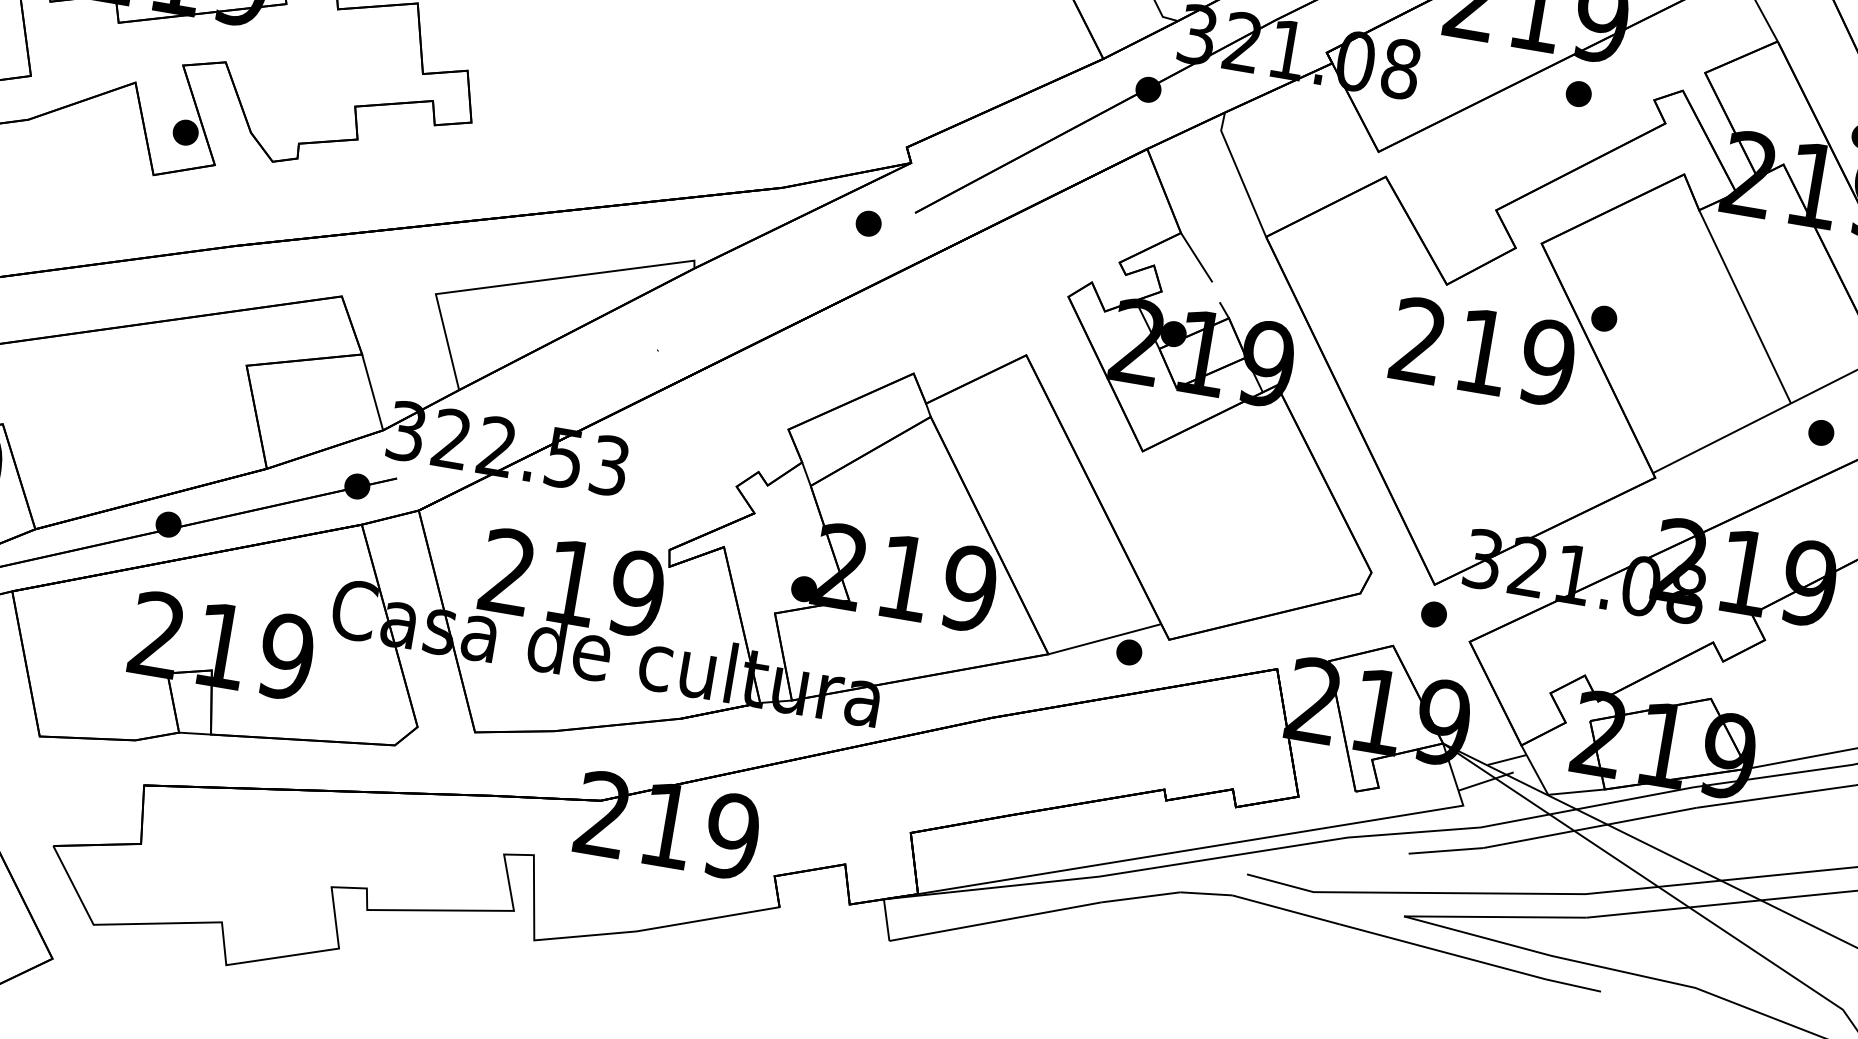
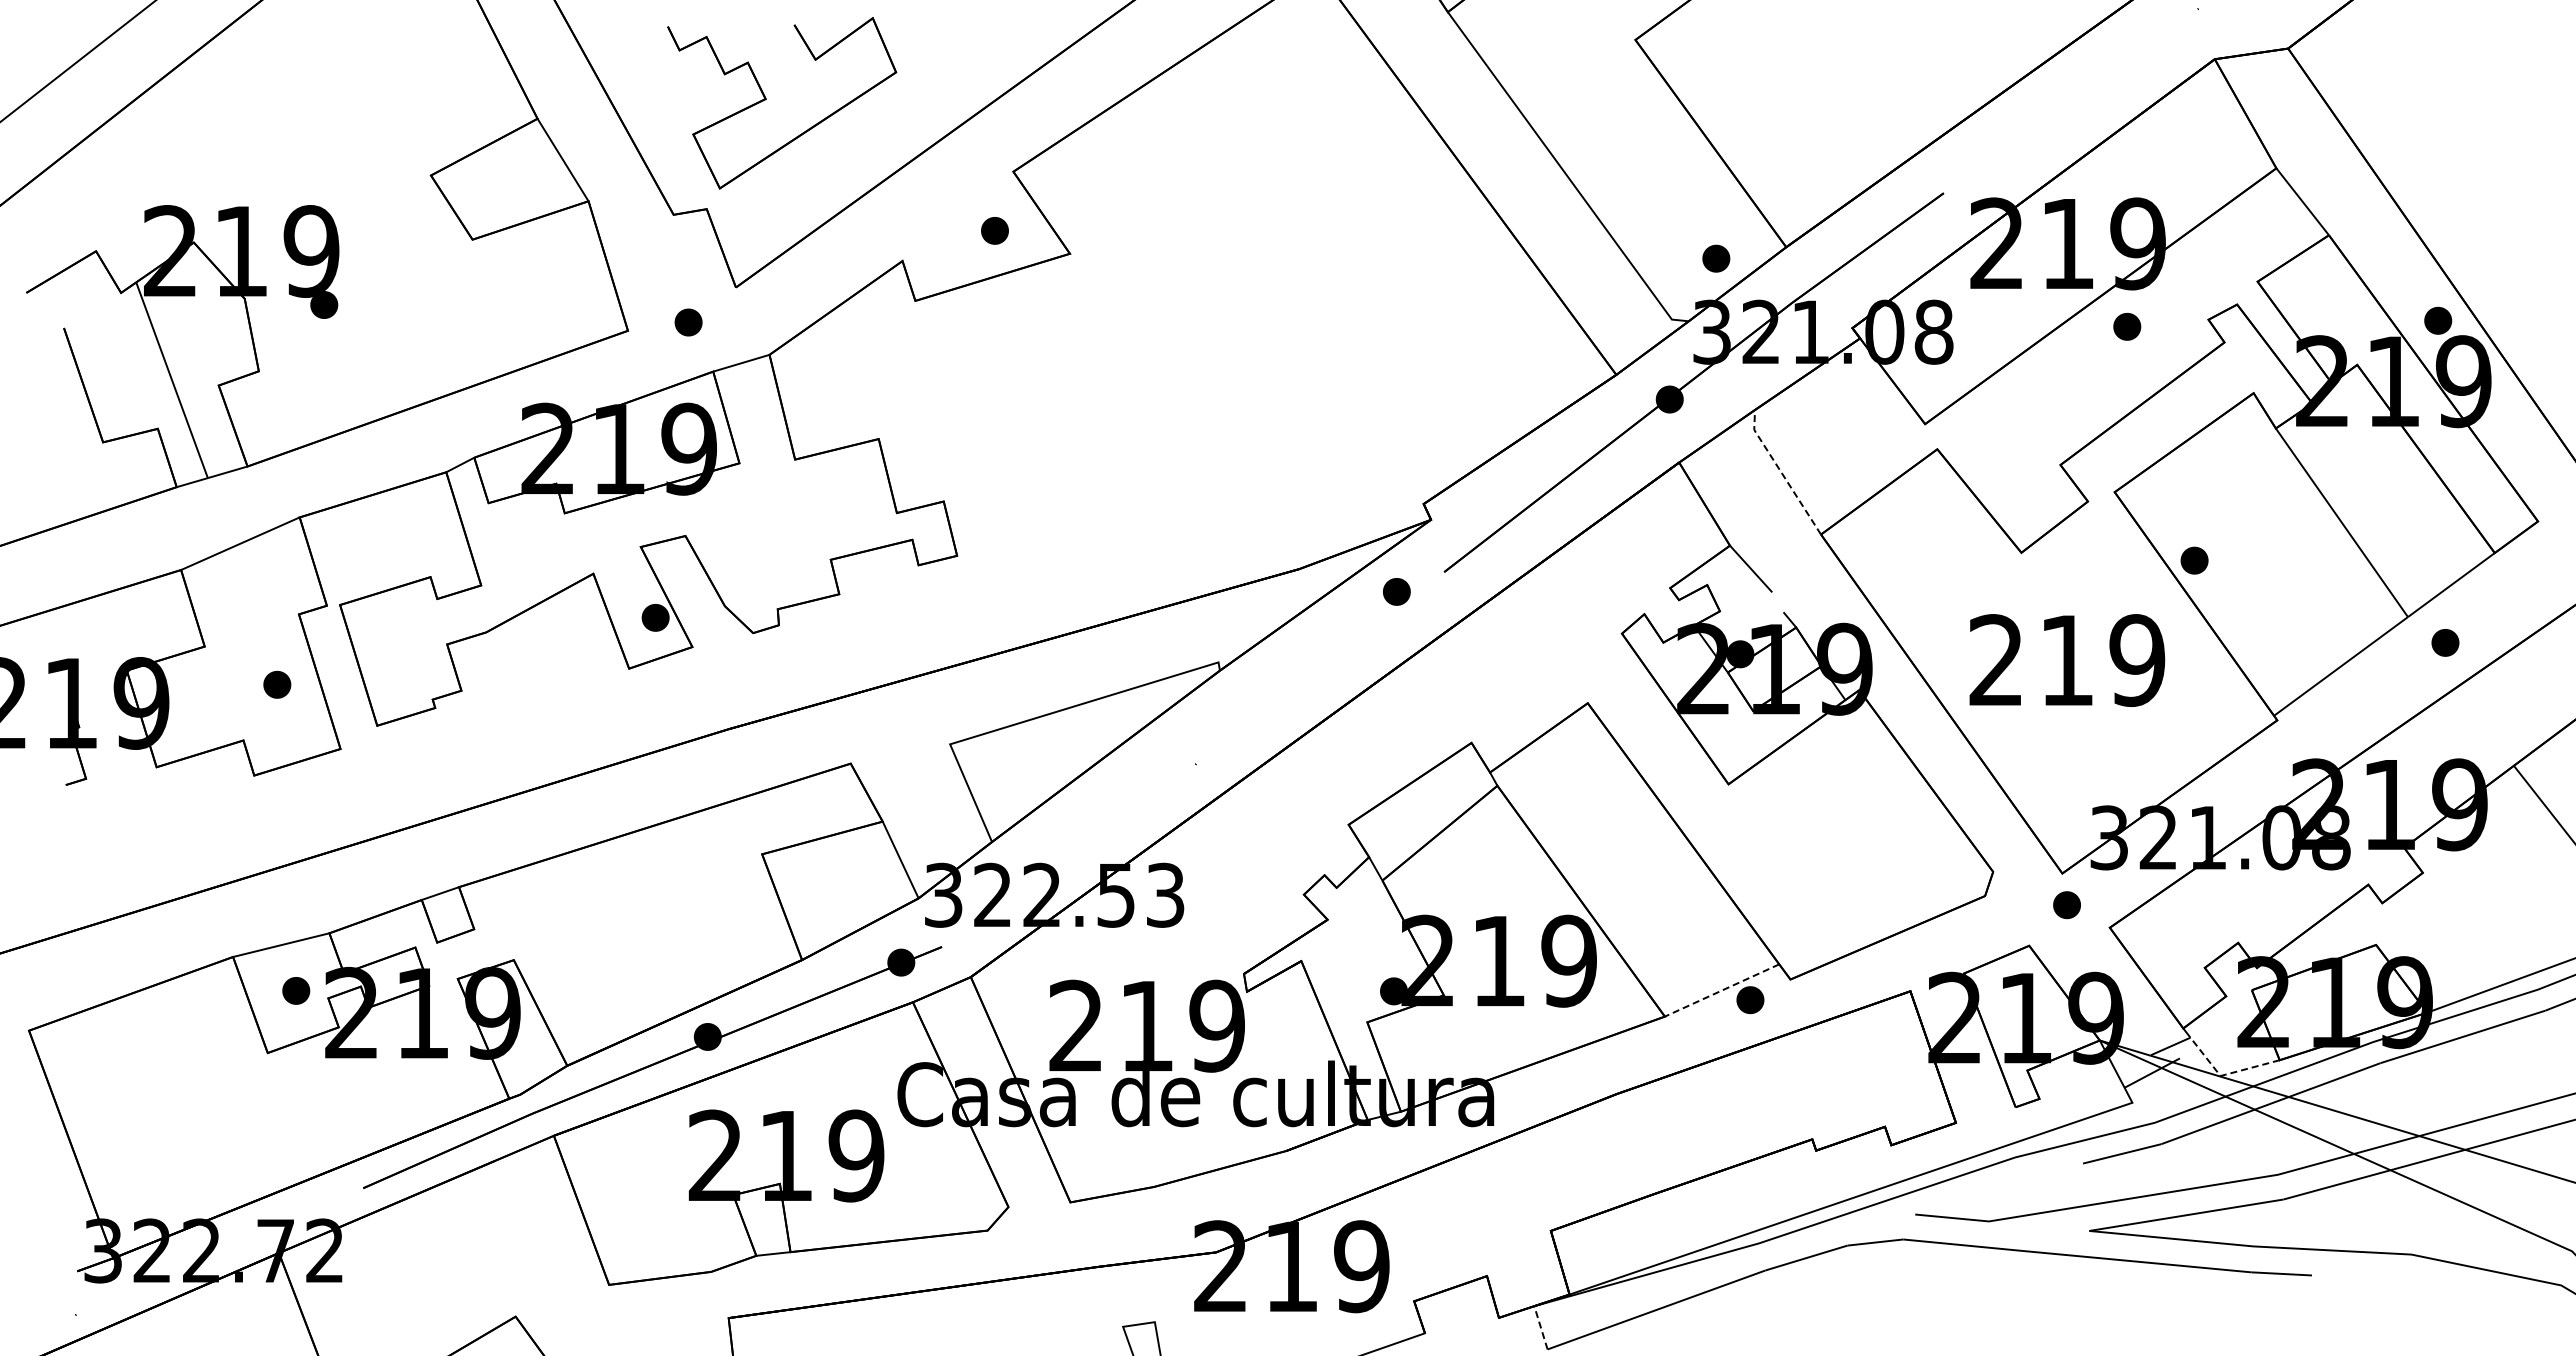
line: (1240, 175) -> (1782, 473), solid -> dashed
text: (1483, 351) -> (2067, 660), moved
line: (1105, 639) -> (1722, 990), solid -> dashed
line: (1553, 794) -> (2226, 1074), solid -> dashed
line: (886, 919) -> (1540, 1327), solid -> dashed

